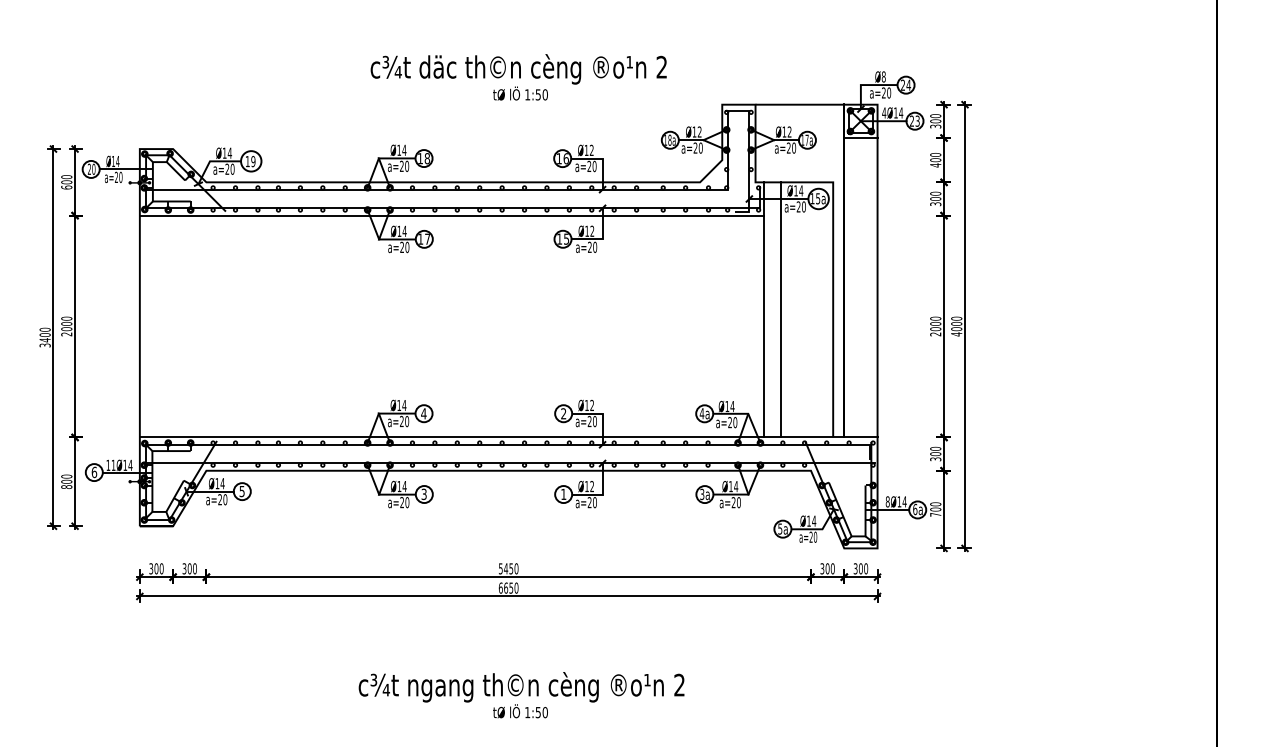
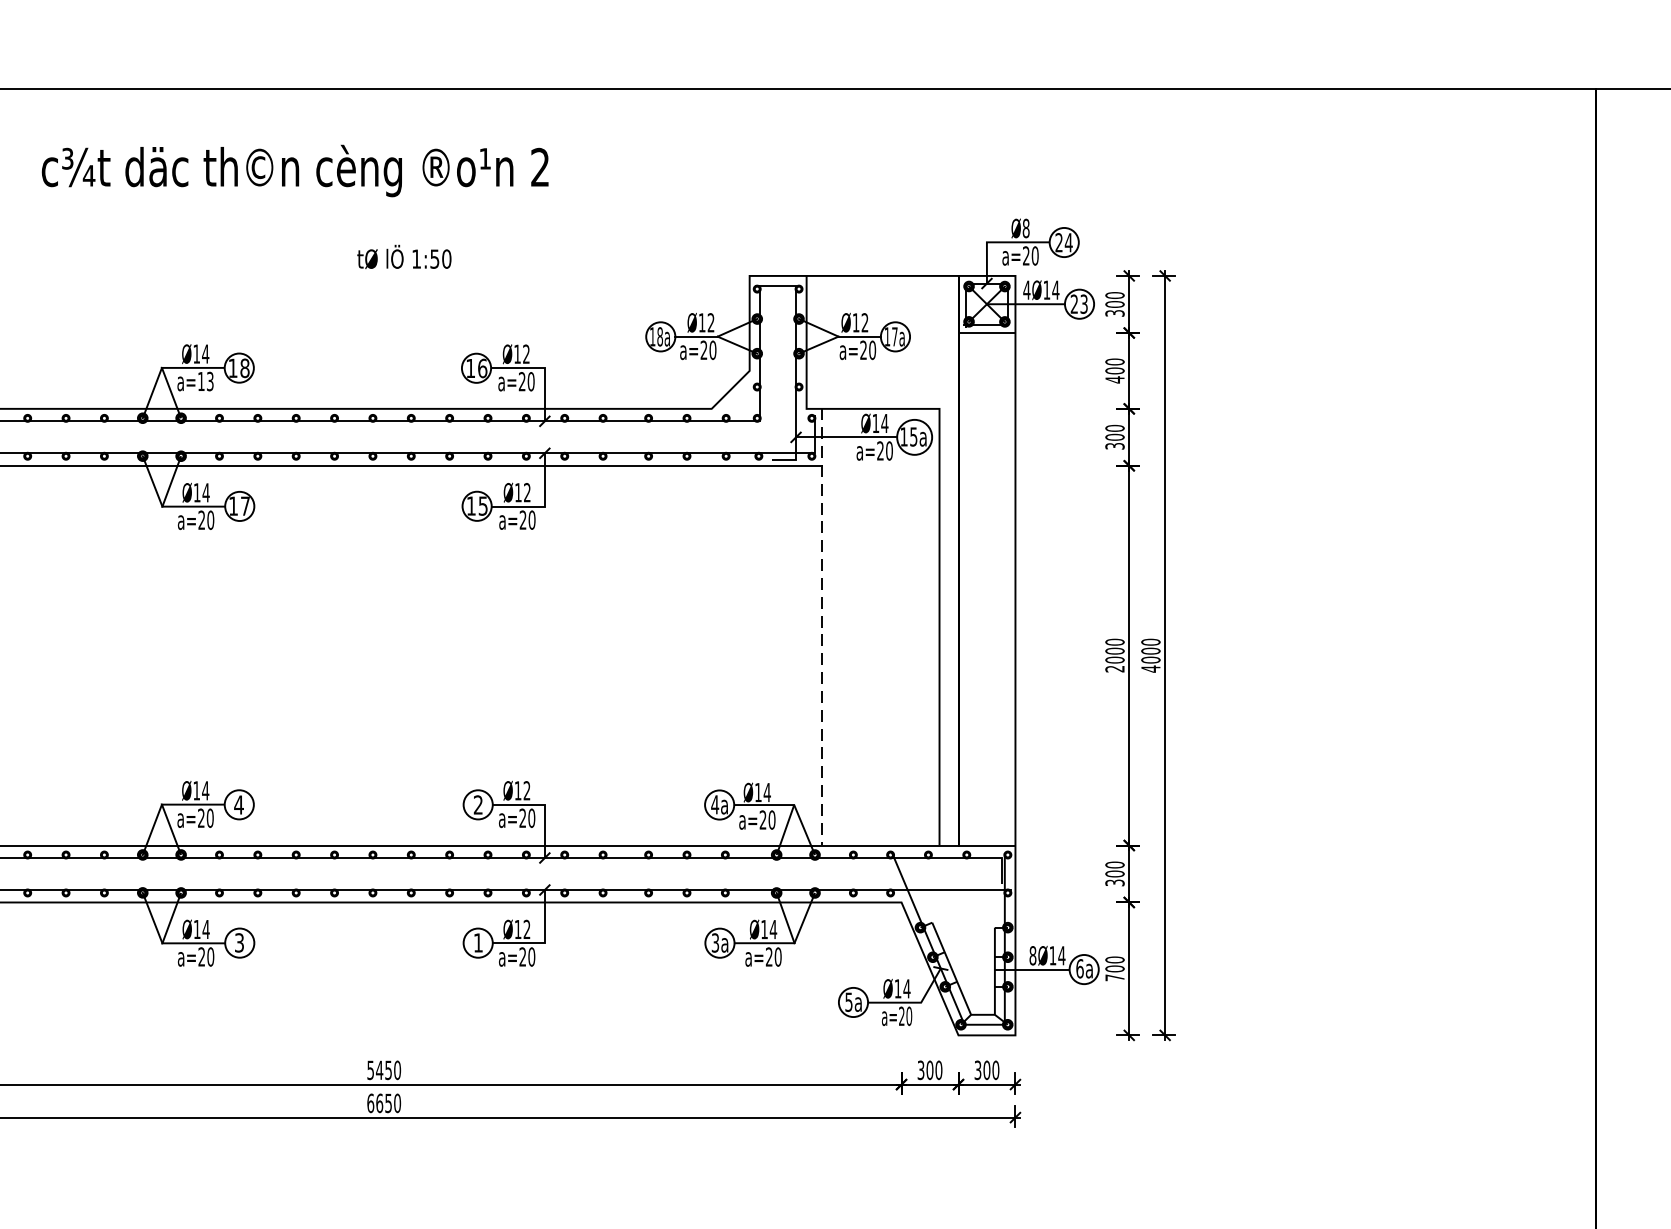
text: (518, 69) -> (294, 171), moved
text: (404, 165) -> (205, 380), a=20 -> a=13
line: (764, 309) -> (821, 626), solid -> dashed
line: (781, 309) -> (851, 626), removed

